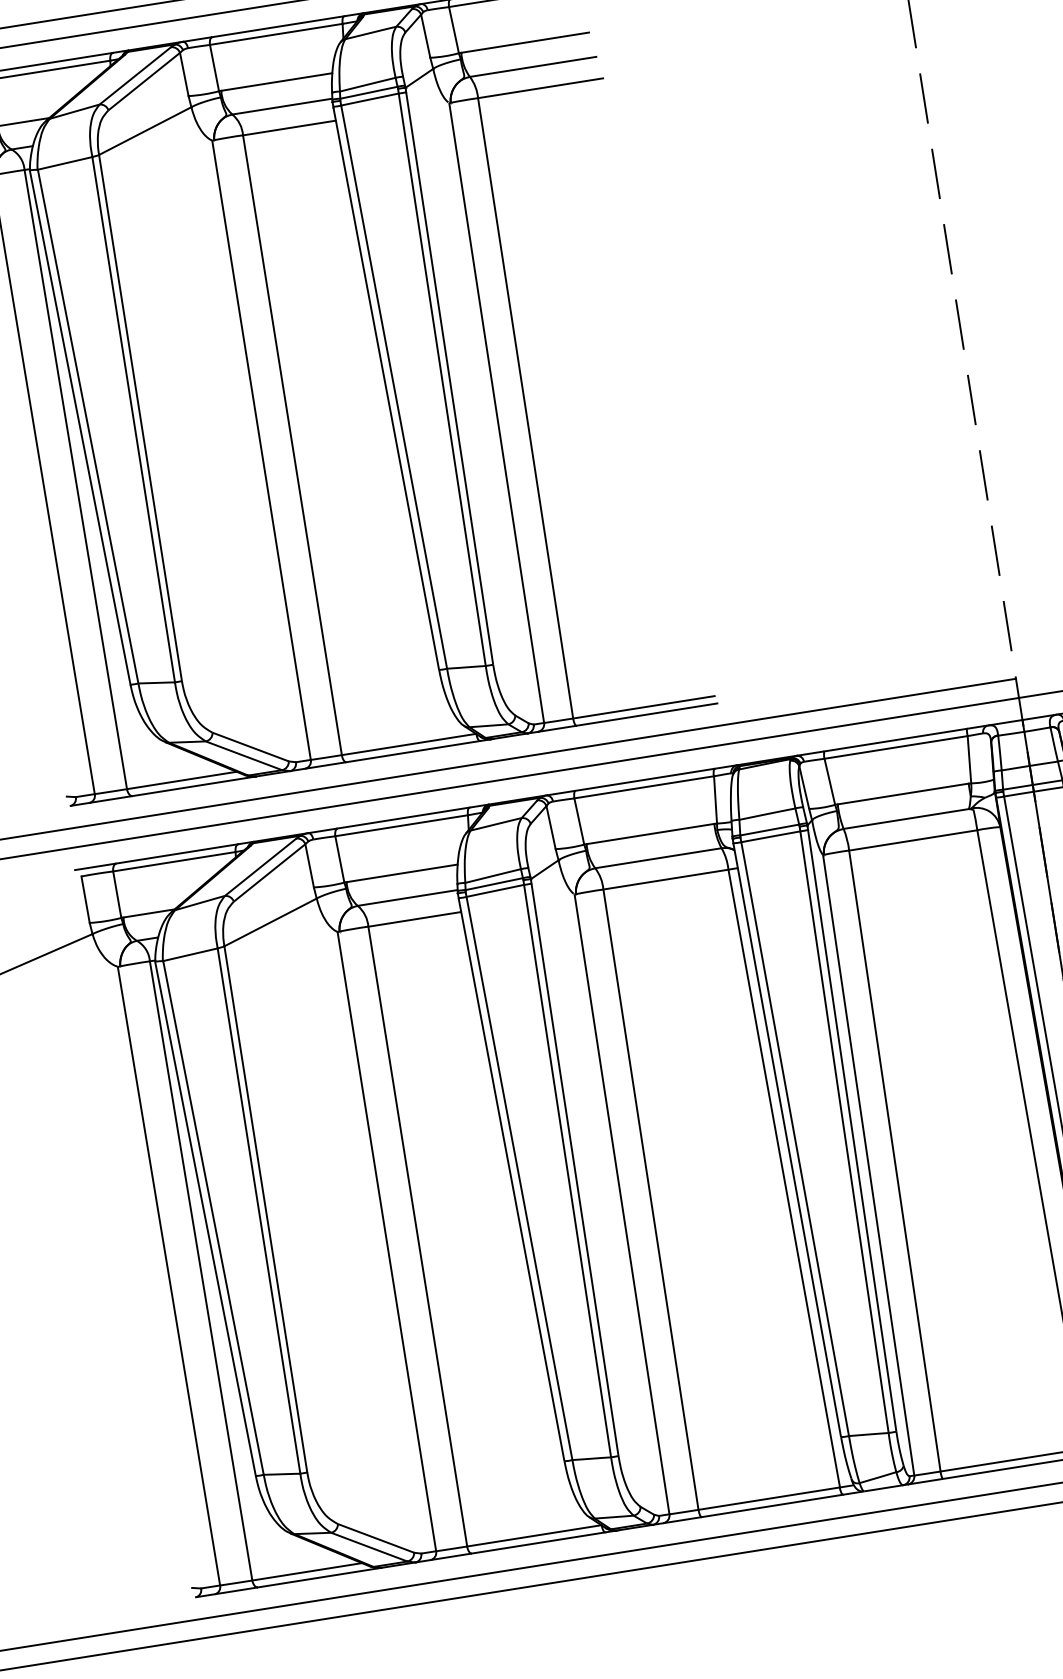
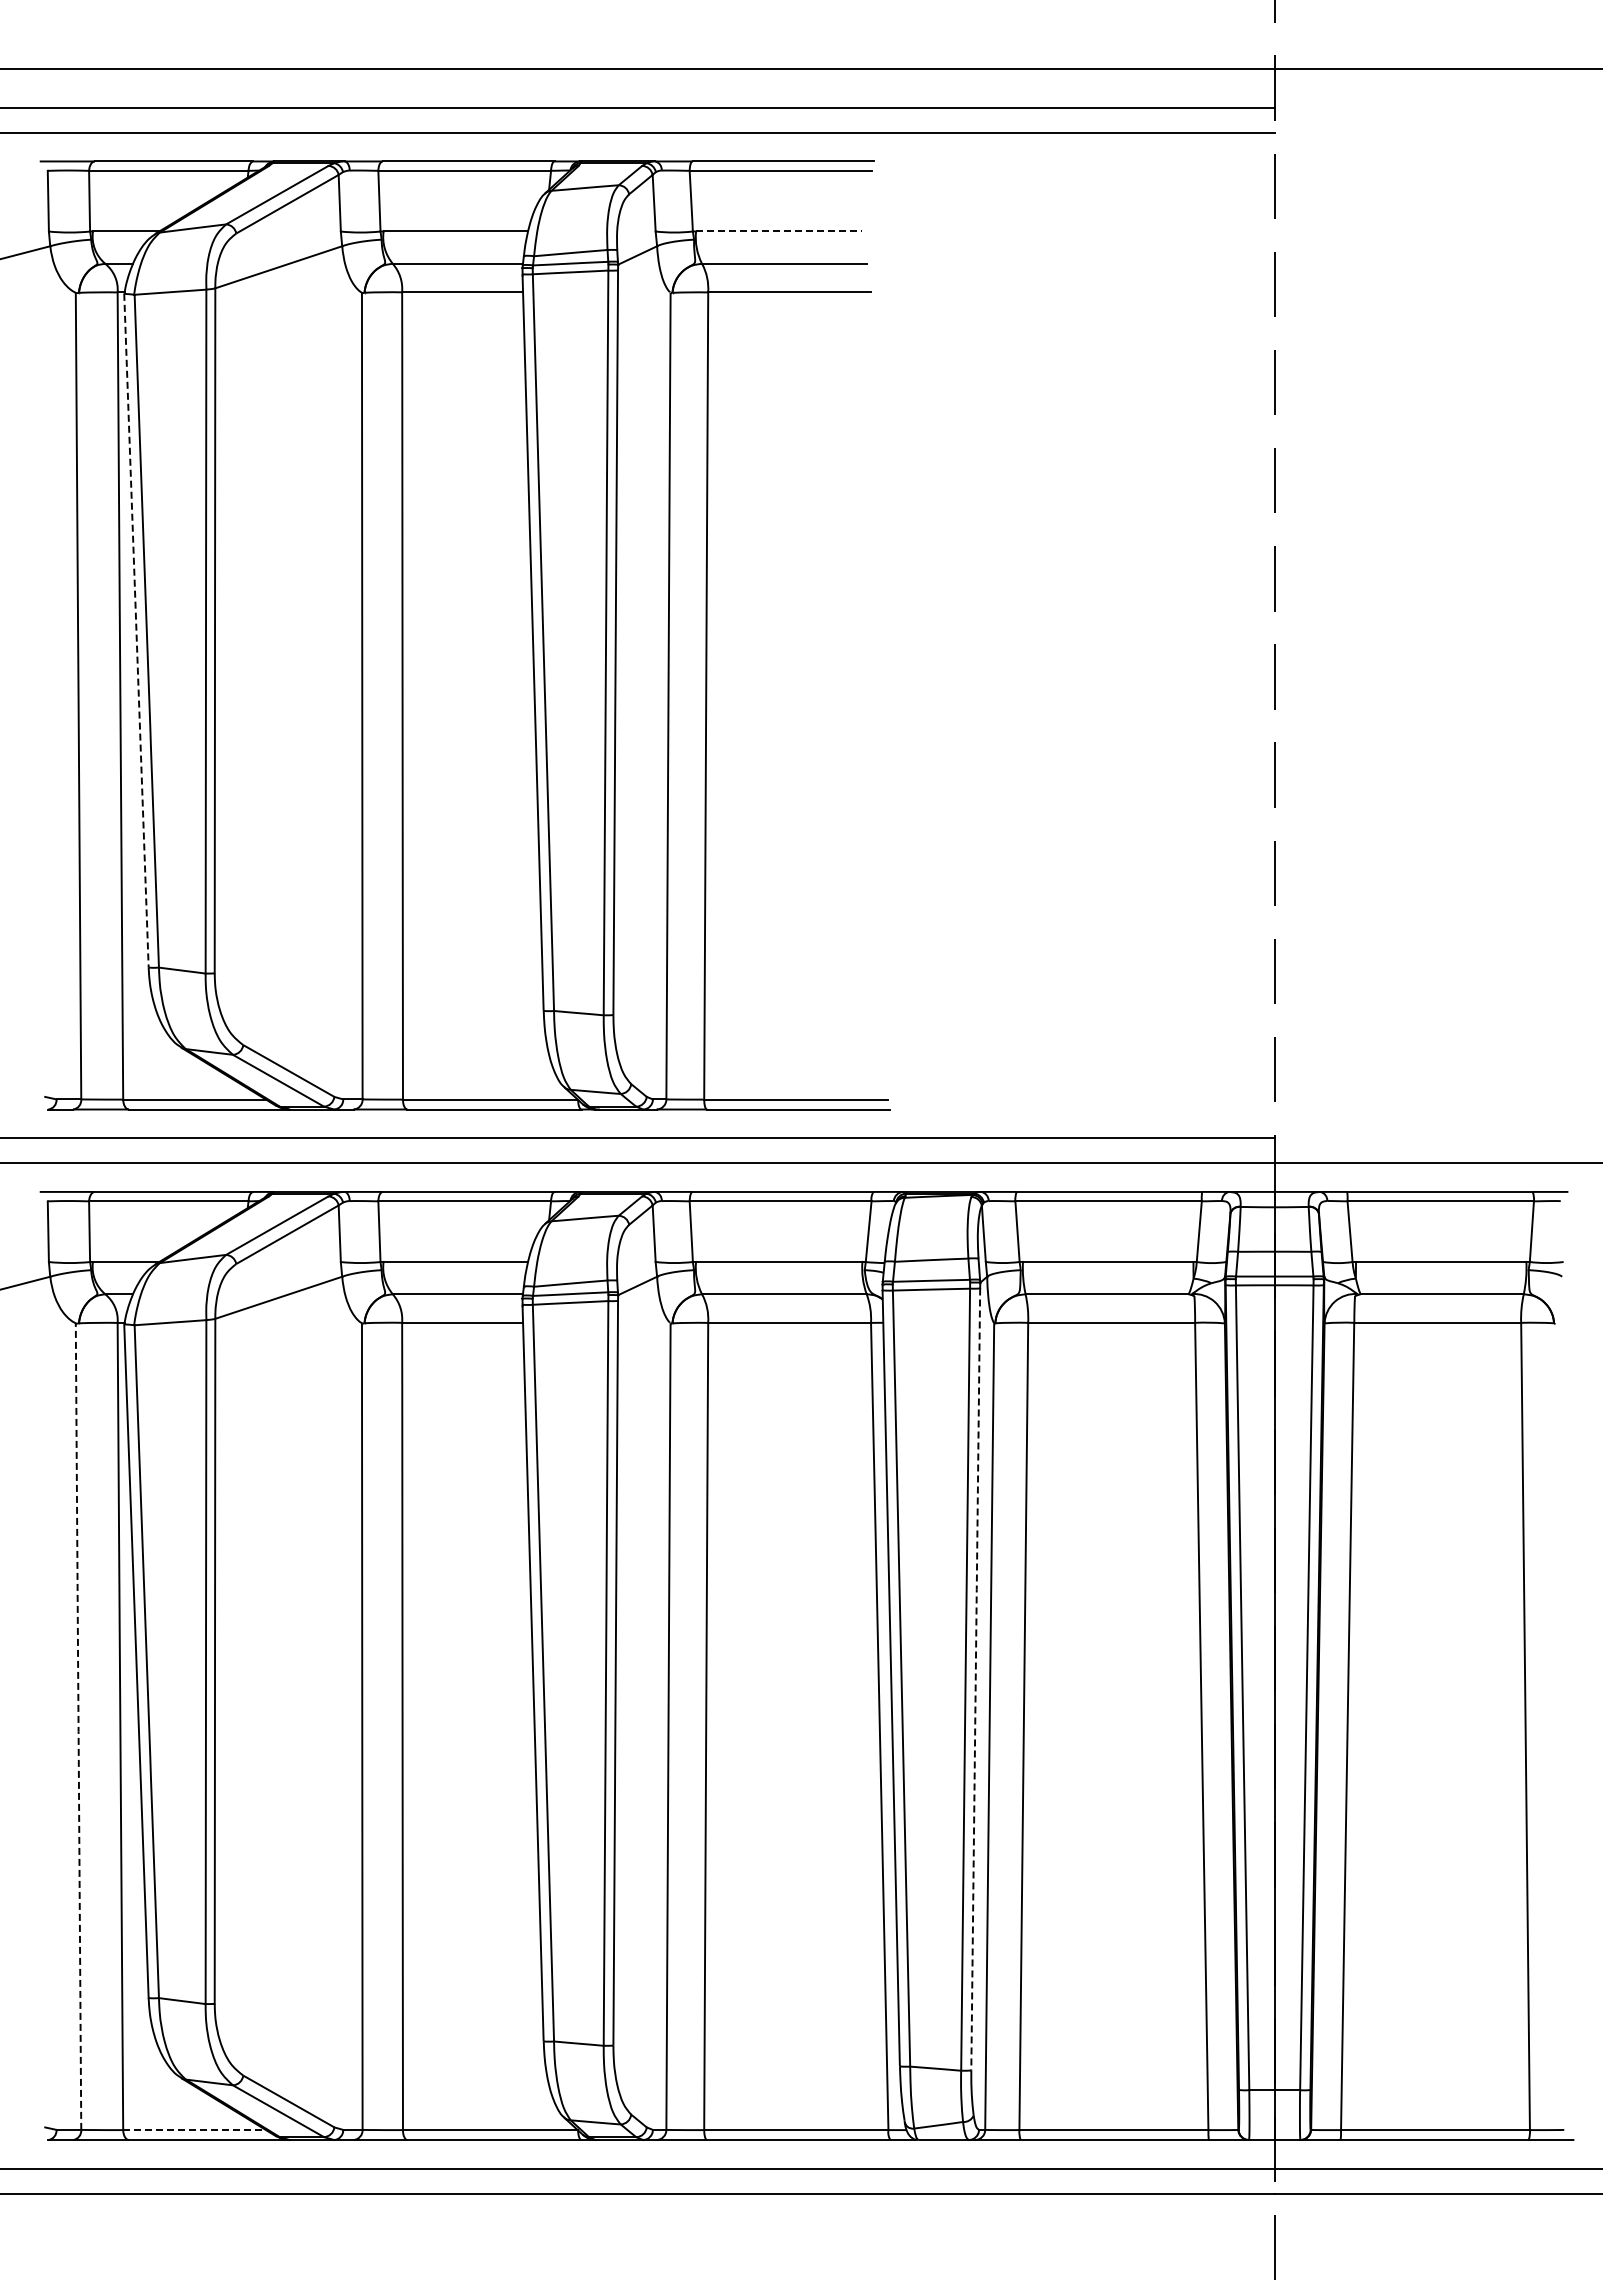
line: (525, 42) -> (779, 231), solid -> dashed
line: (80, 428) -> (136, 631), solid -> dashed
line: (852, 1130) -> (975, 1679), solid -> dashed
line: (168, 1276) -> (78, 1726), solid -> dashed
line: (307, 1572) -> (195, 2130), solid -> dashed

